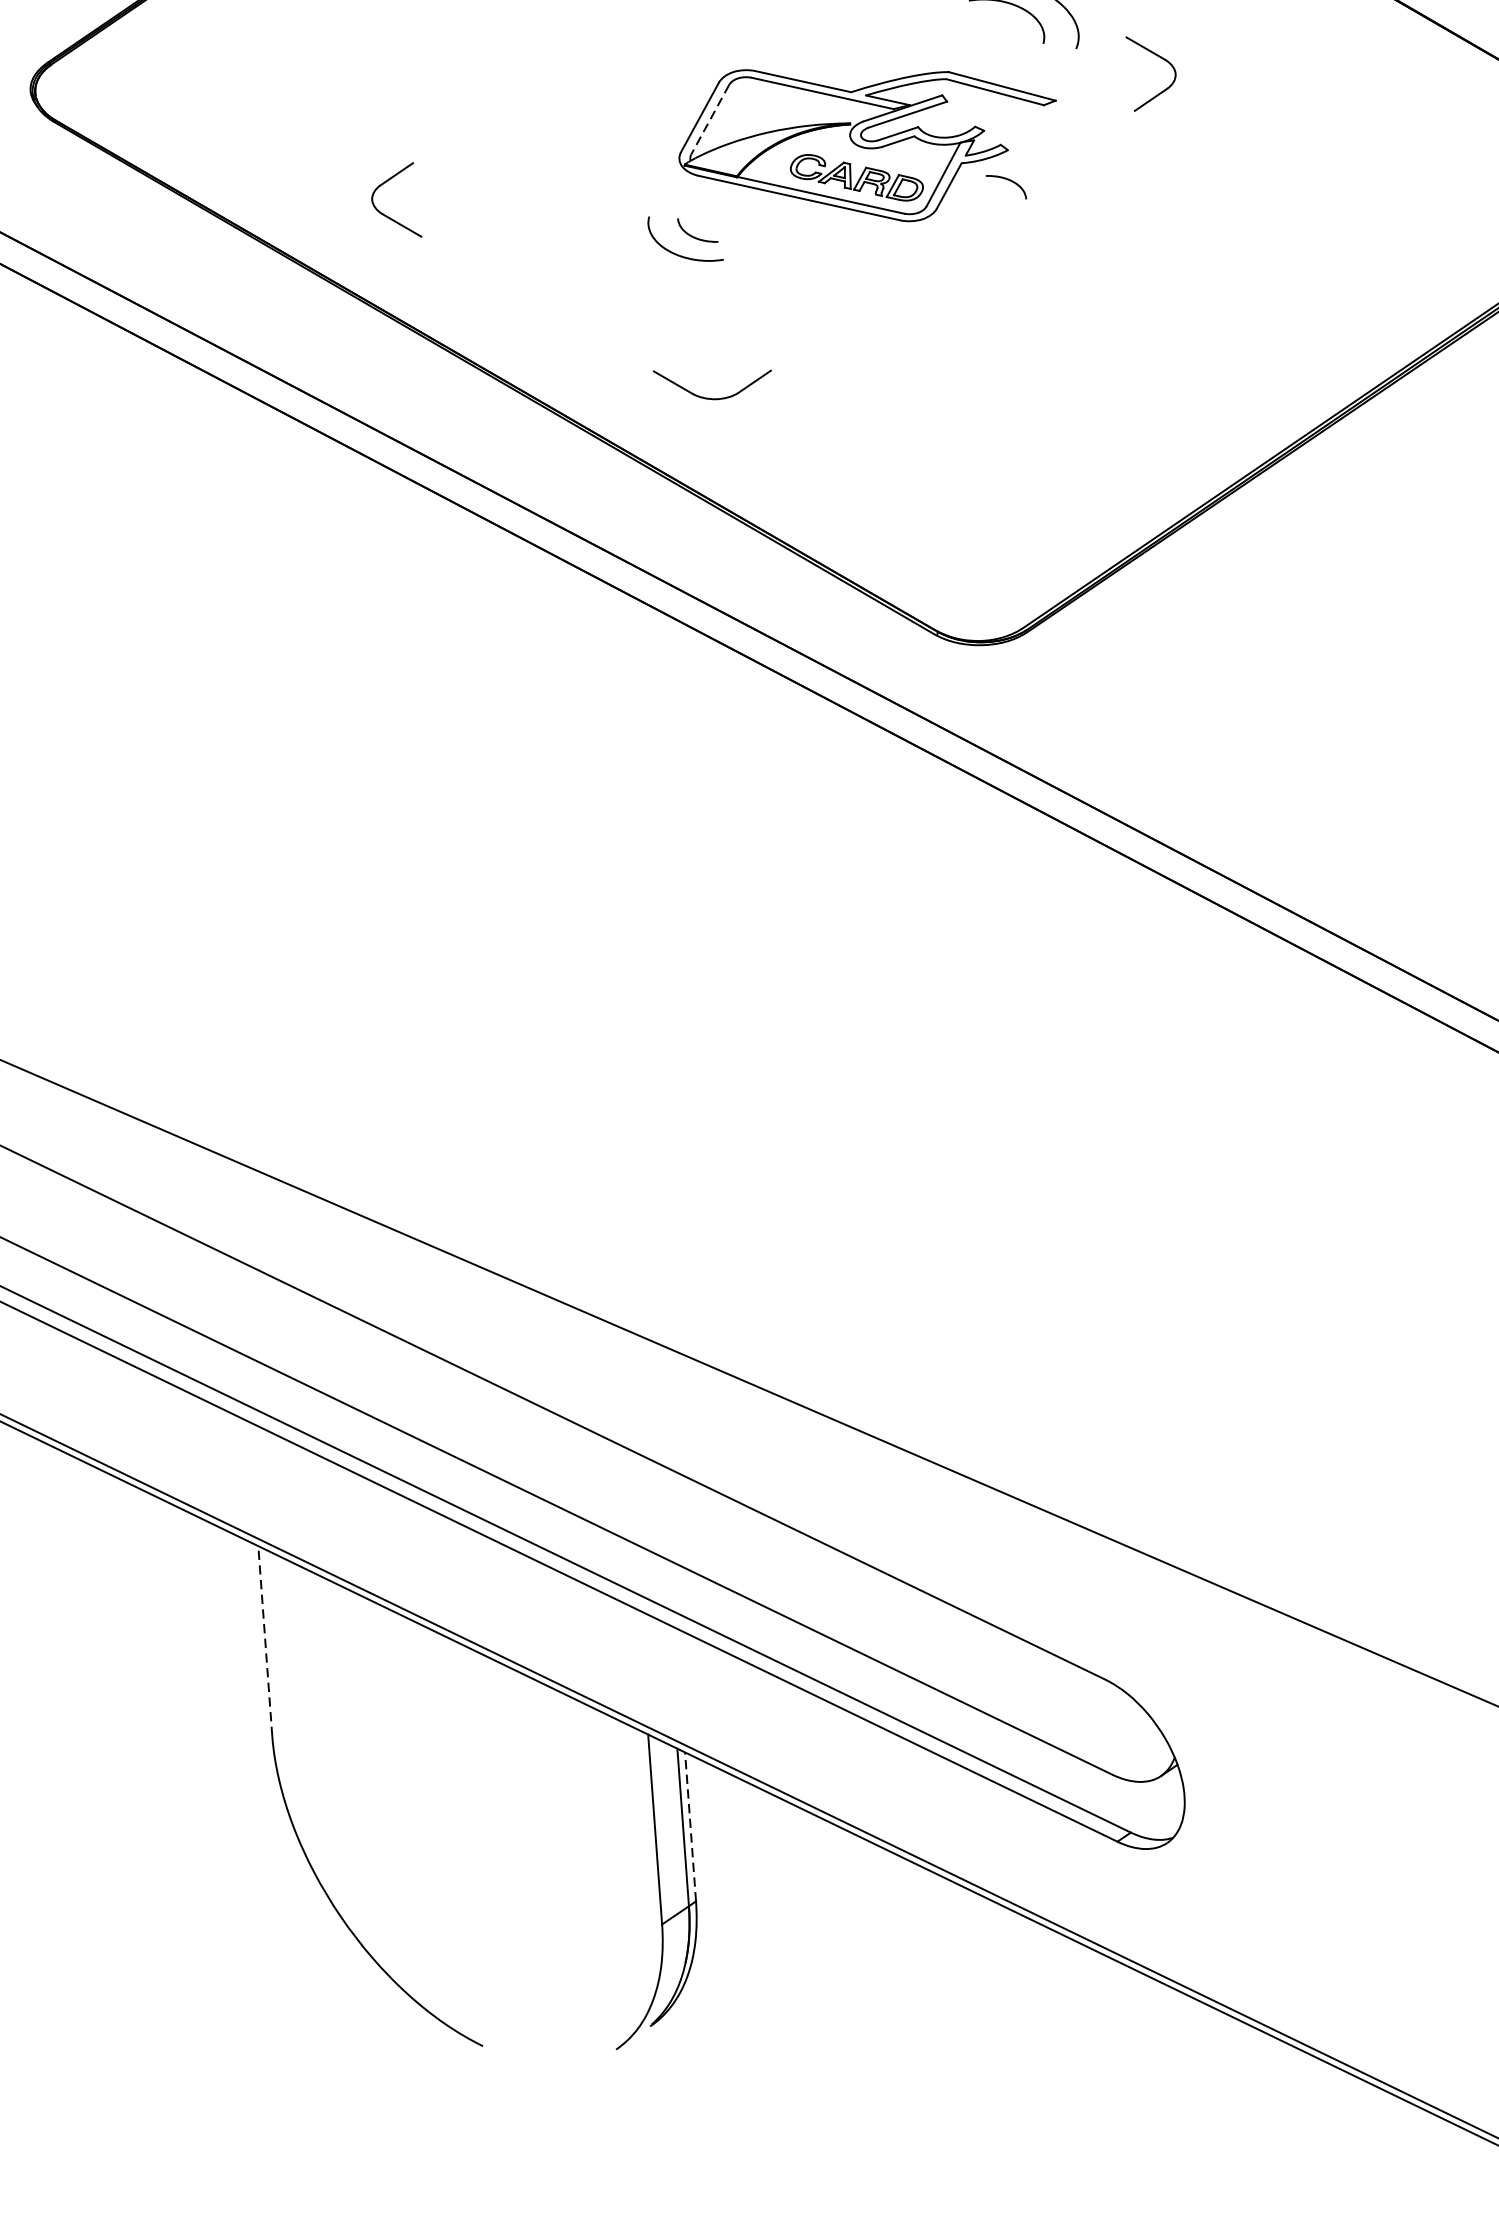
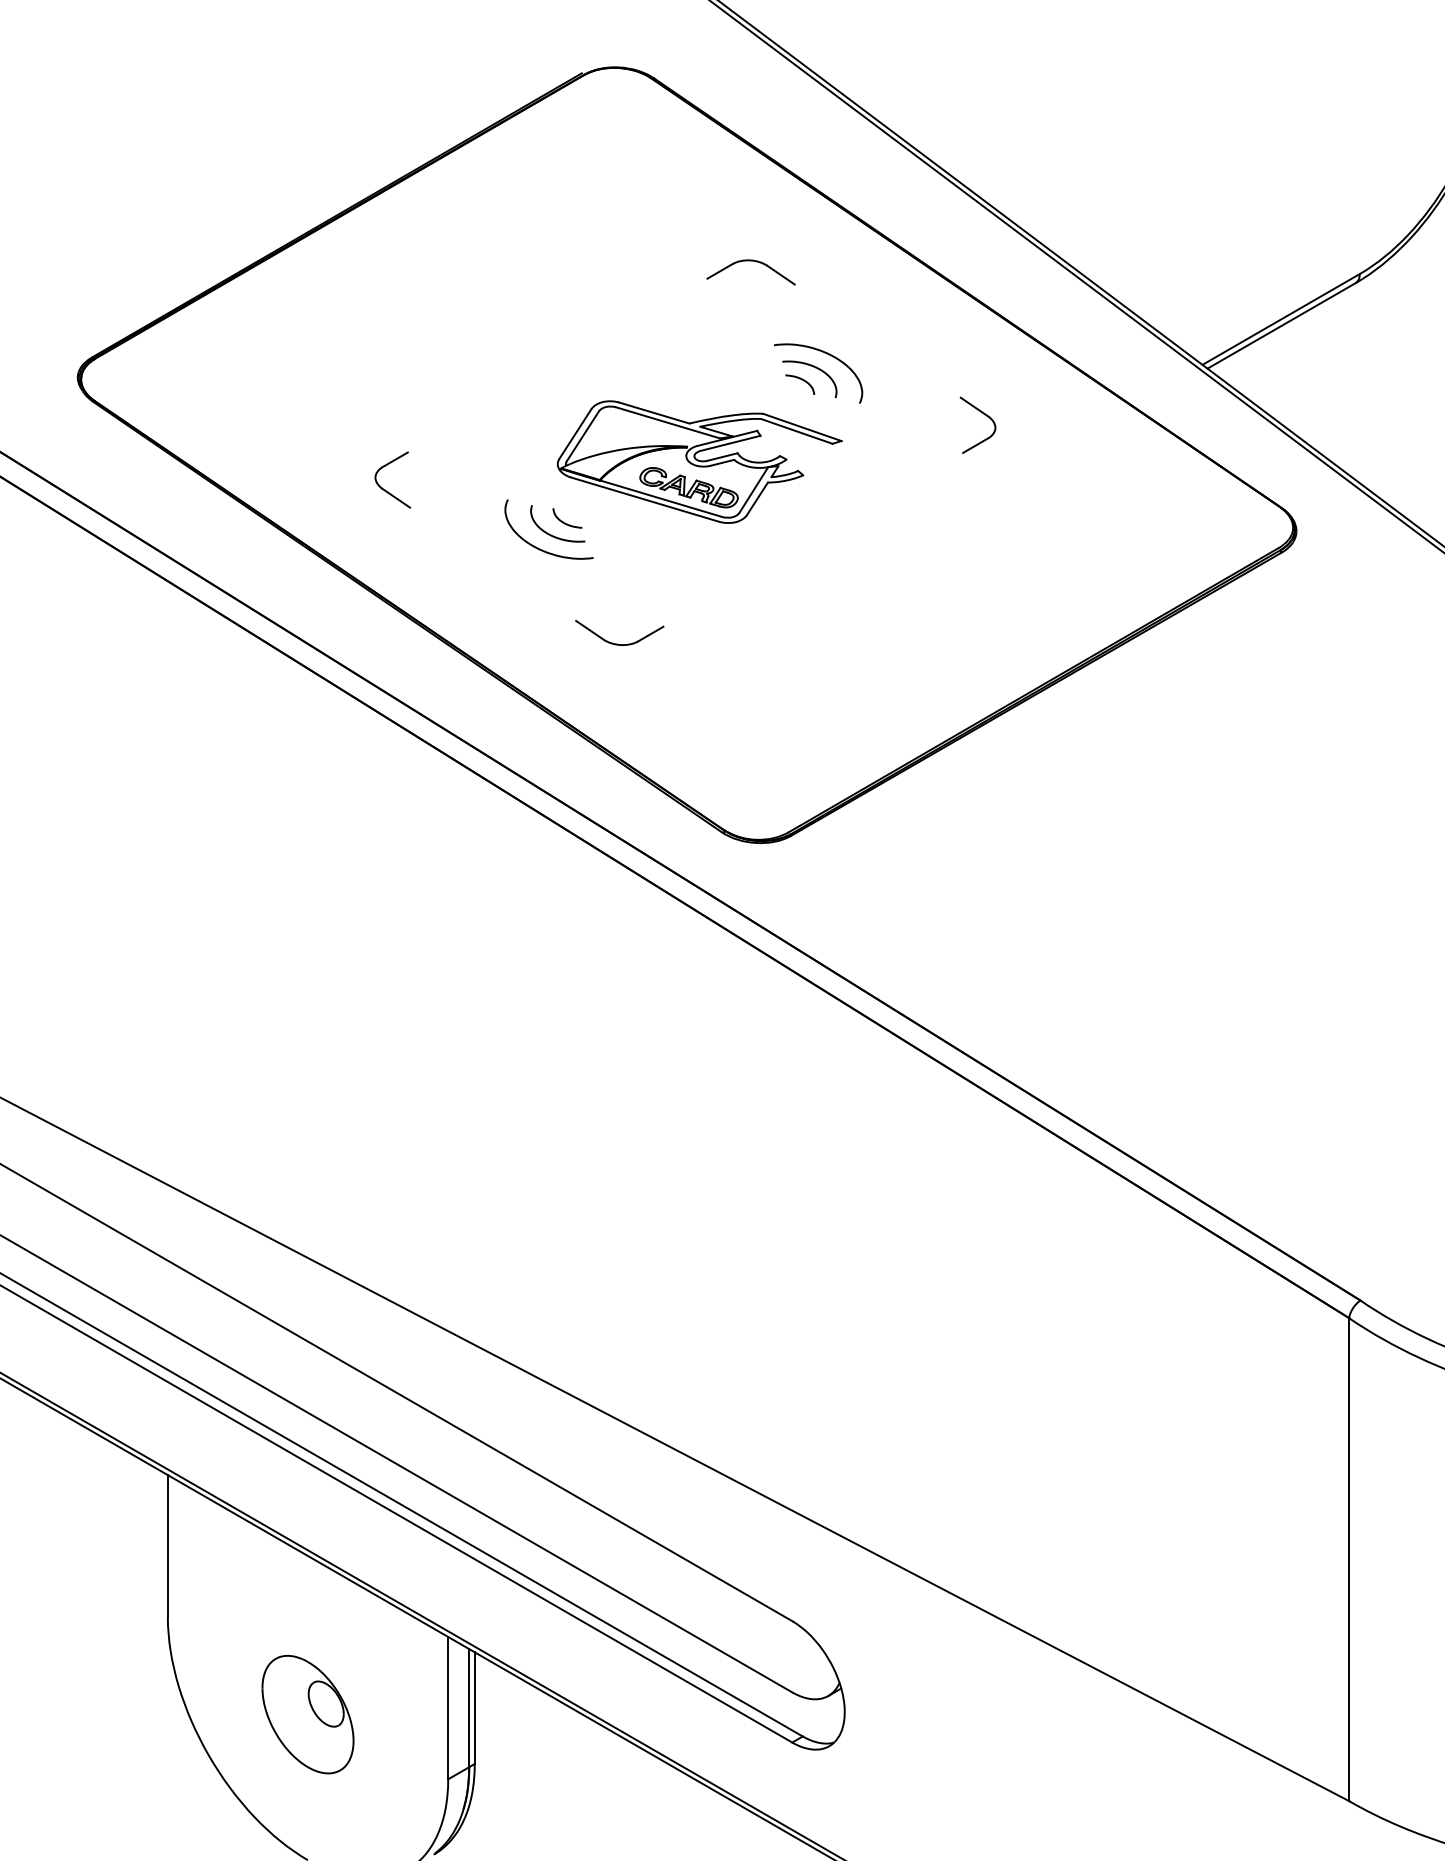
part: (1158, 57) -> (983, 414), moved
line: (709, 119) -> (582, 436), dashed -> solid
curve: (1007, 181) -> (801, 380), moved
part: (386, 214) -> (385, 489), moved
curve: (661, 272) -> (538, 547), added
part: (711, 397) -> (617, 643), moved
line: (264, 1640) -> (167, 1545), dashed -> solid
line: (690, 1827) -> (474, 1708), dashed -> solid
part: (468, 1851) -> (307, 1714), added

